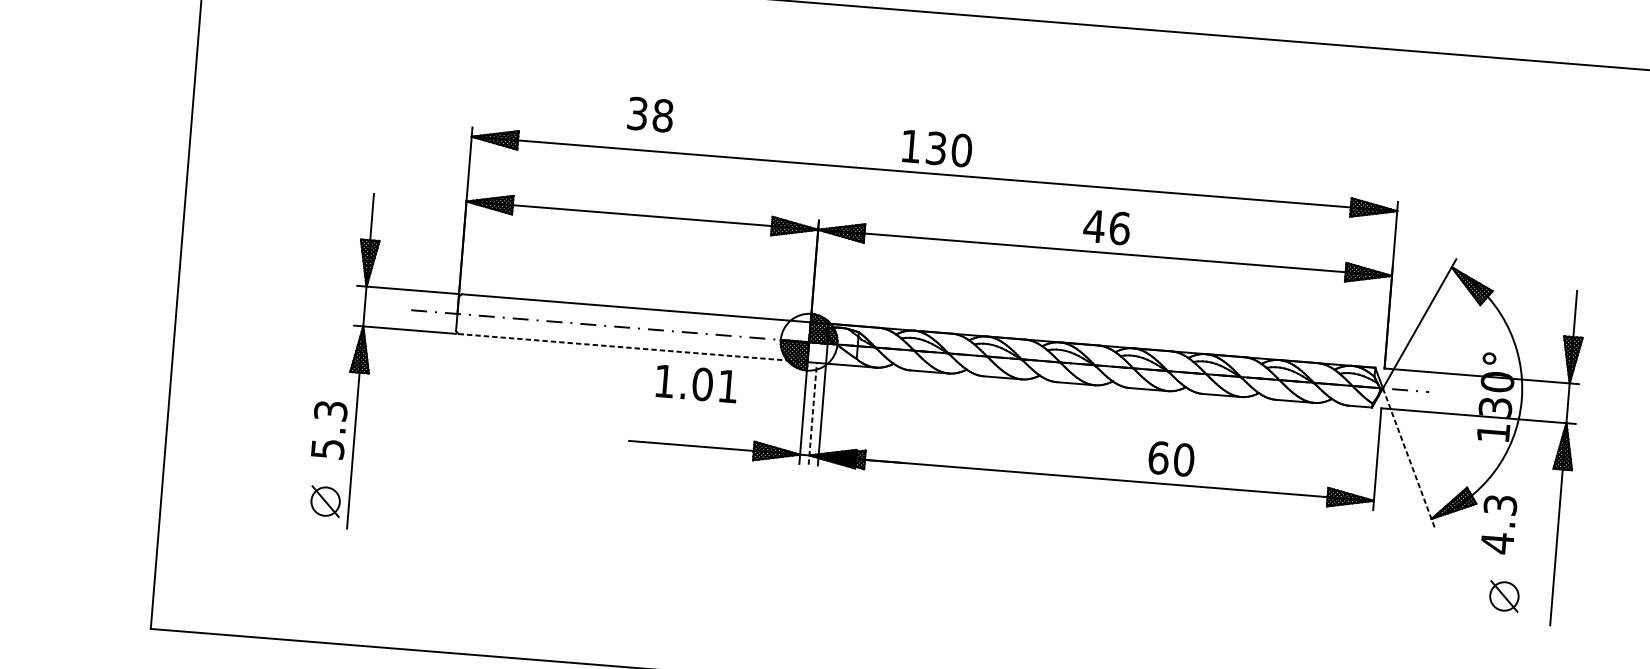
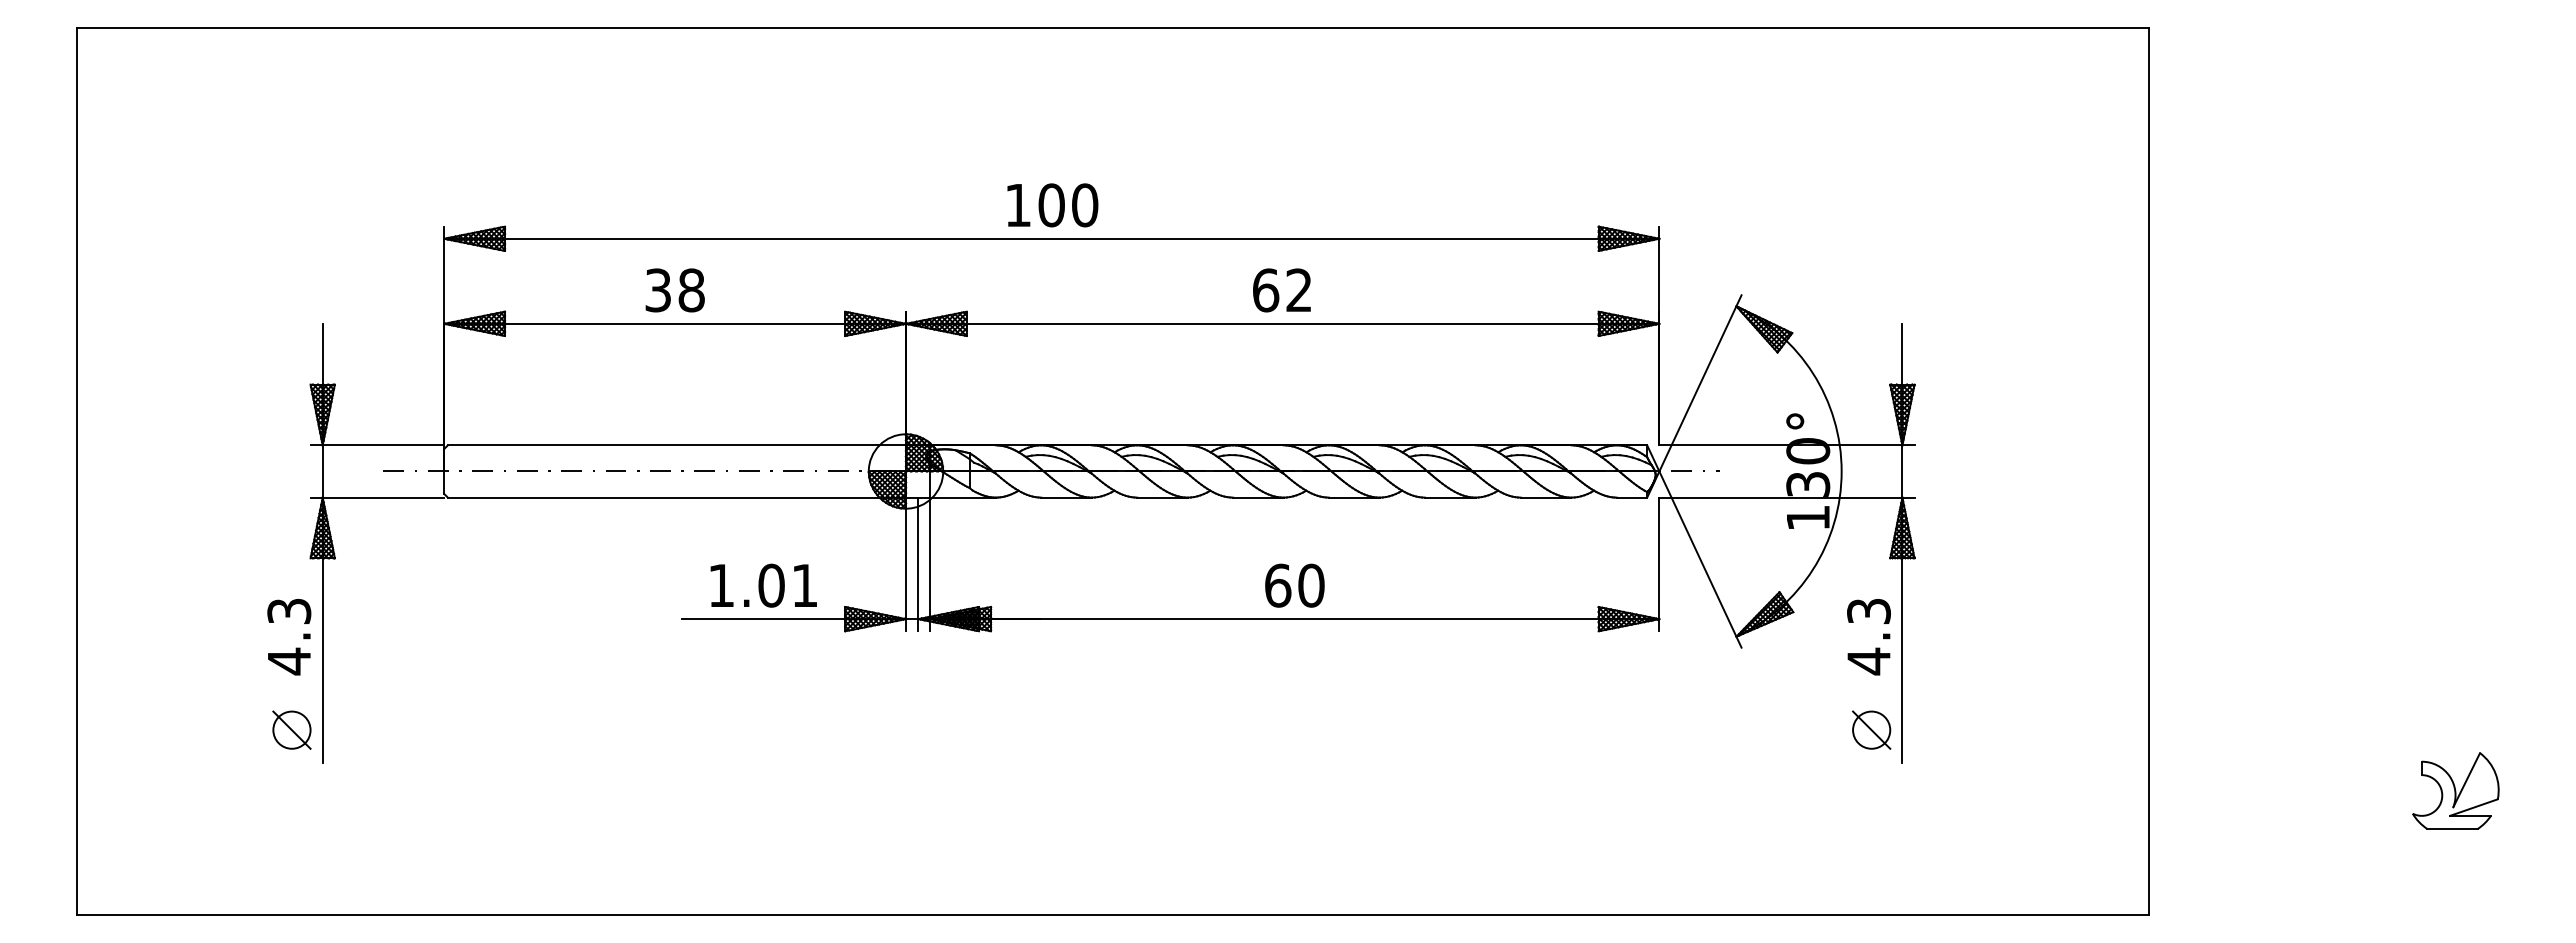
text: (649, 114) -> (674, 290), moved
text: (936, 148) -> (1051, 205), 130 -> 100
text: (1106, 227) -> (1281, 290), 46 -> 62
line: (633, 348) -> (677, 497), dashed -> solid
text: (696, 383) -> (763, 585), moved
line: (812, 413) -> (918, 564), dashed -> solid
text: (327, 449) -> (289, 661), 5.3 -> 4.3
text: (1171, 458) -> (1294, 585), moved
line: (1408, 458) -> (1700, 560), dashed -> solid
text: (1498, 524) -> (1868, 637), moved
part: (1504, 595) -> (1871, 729), moved

